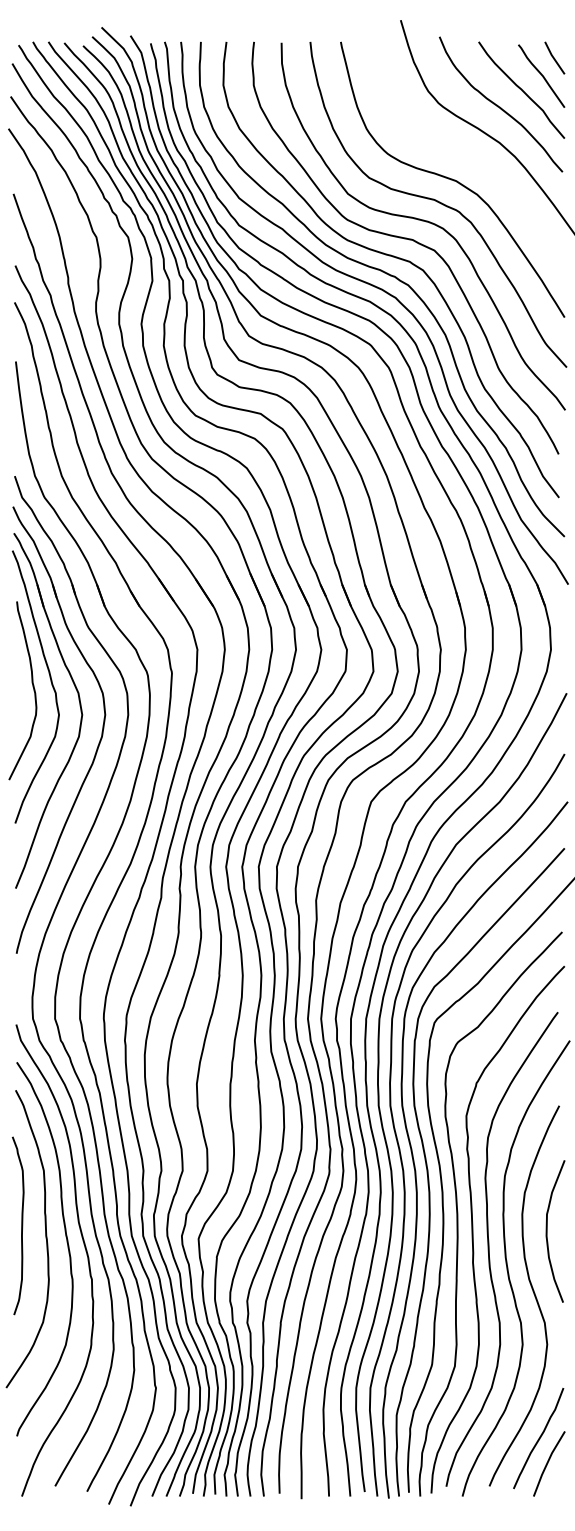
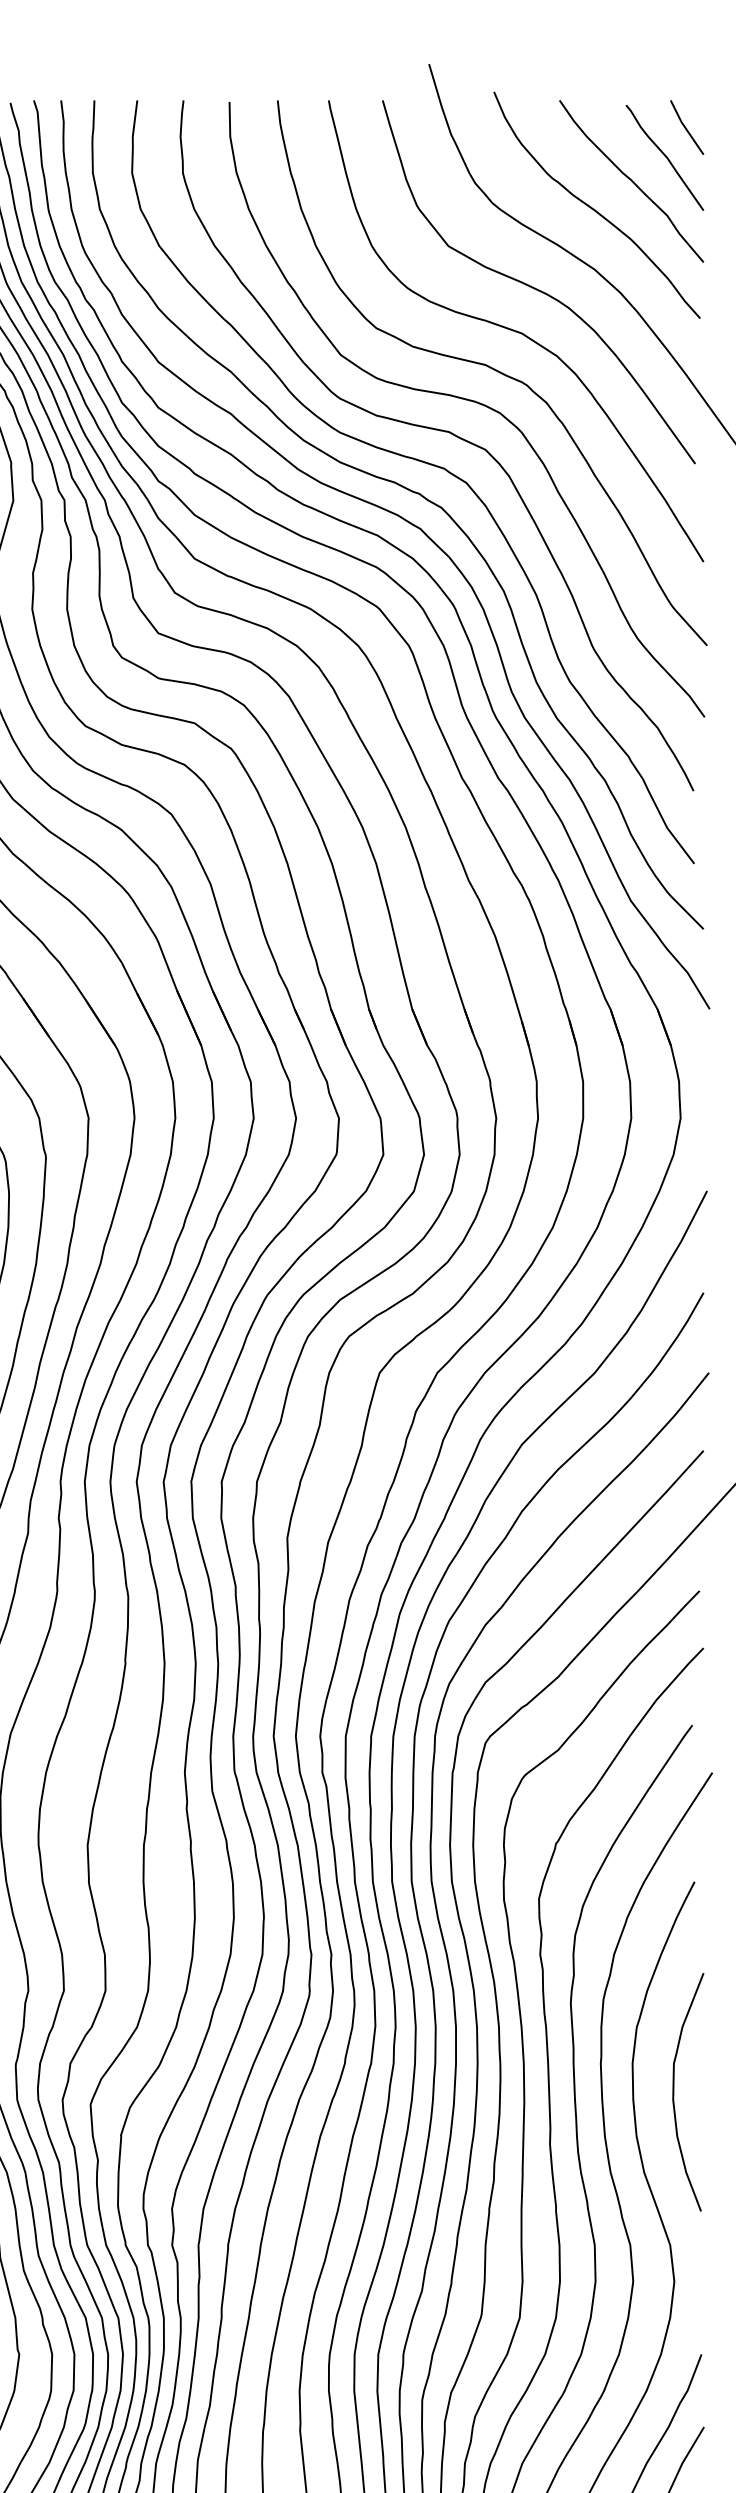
curve: (464, 153) -> (535, 287), added

